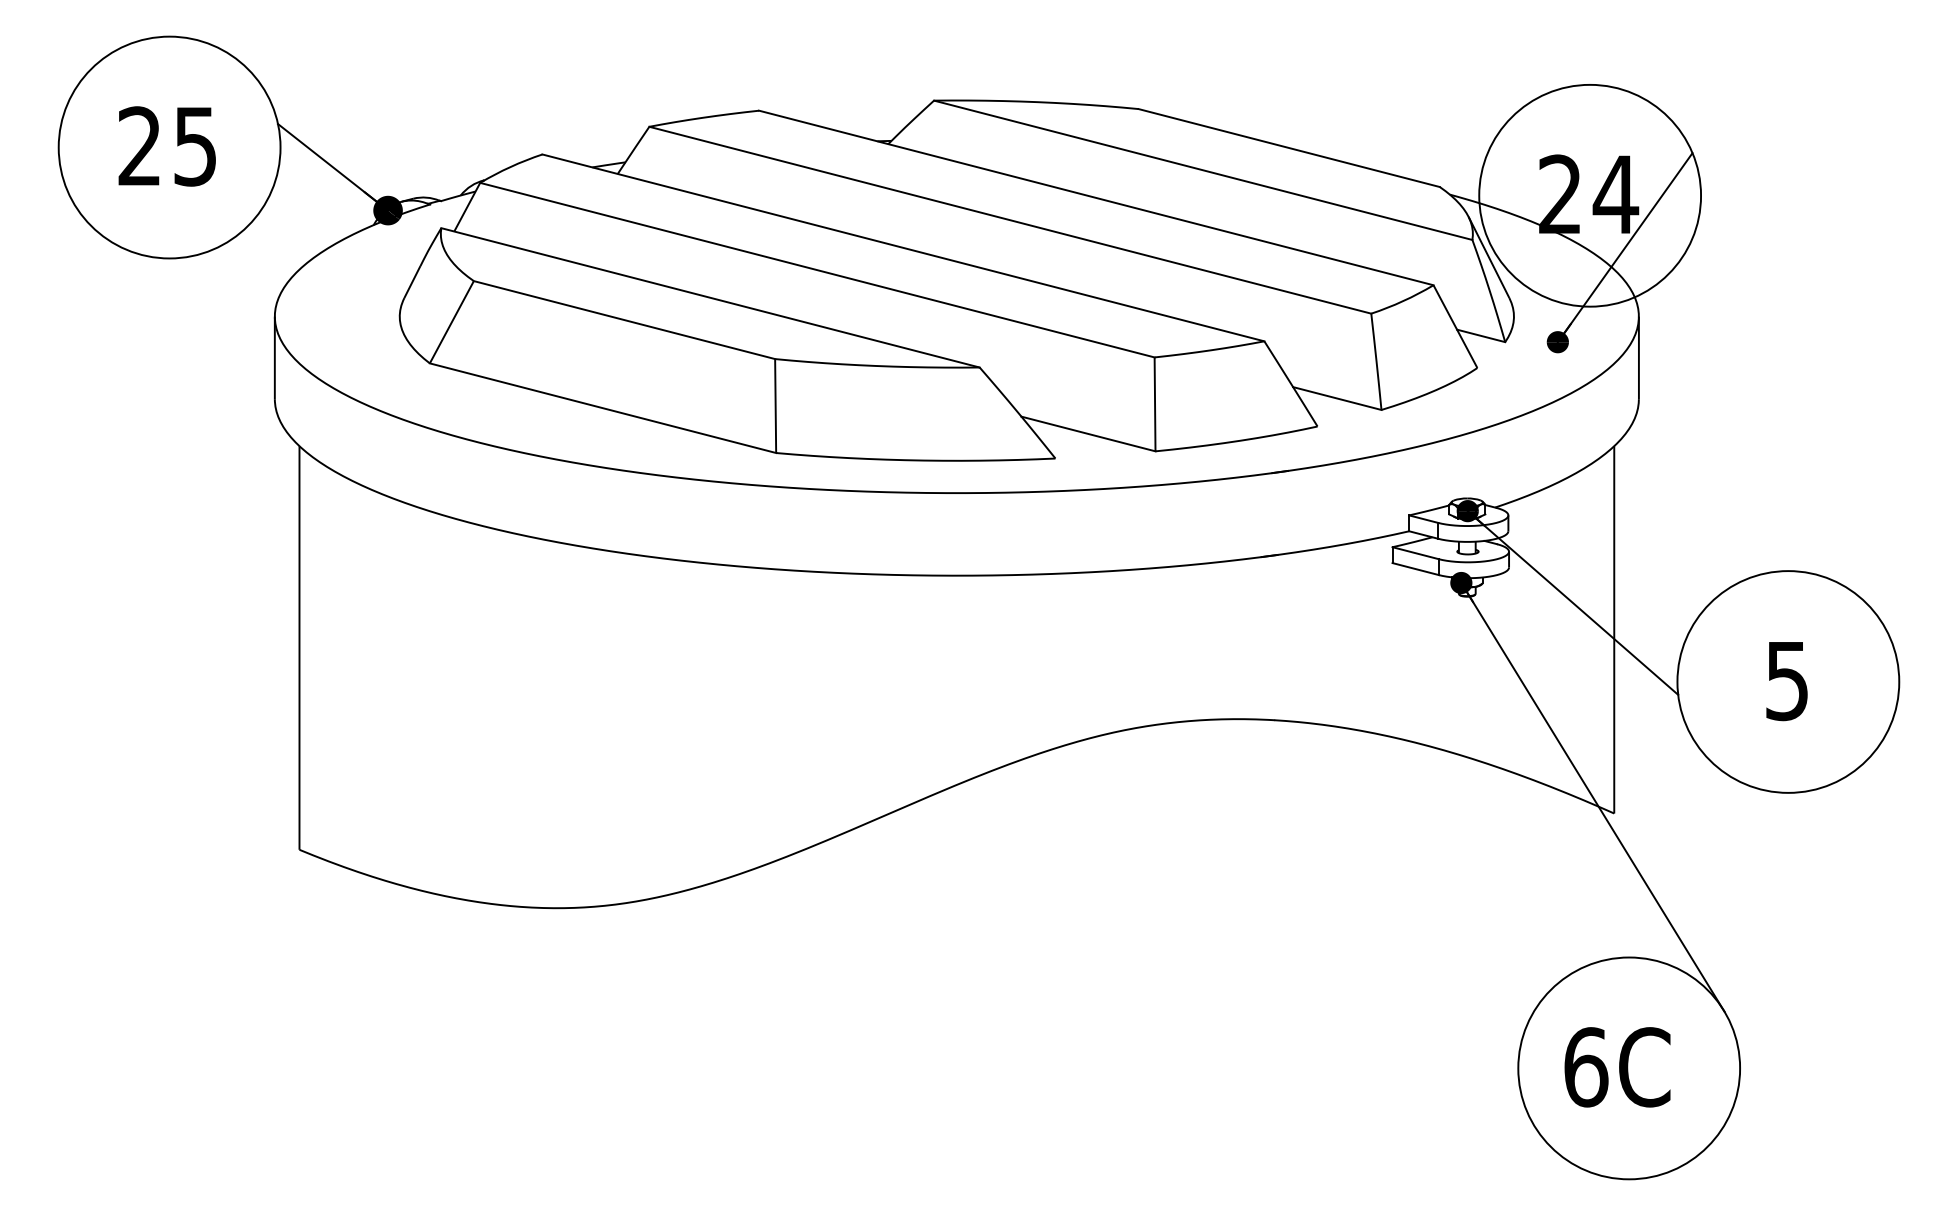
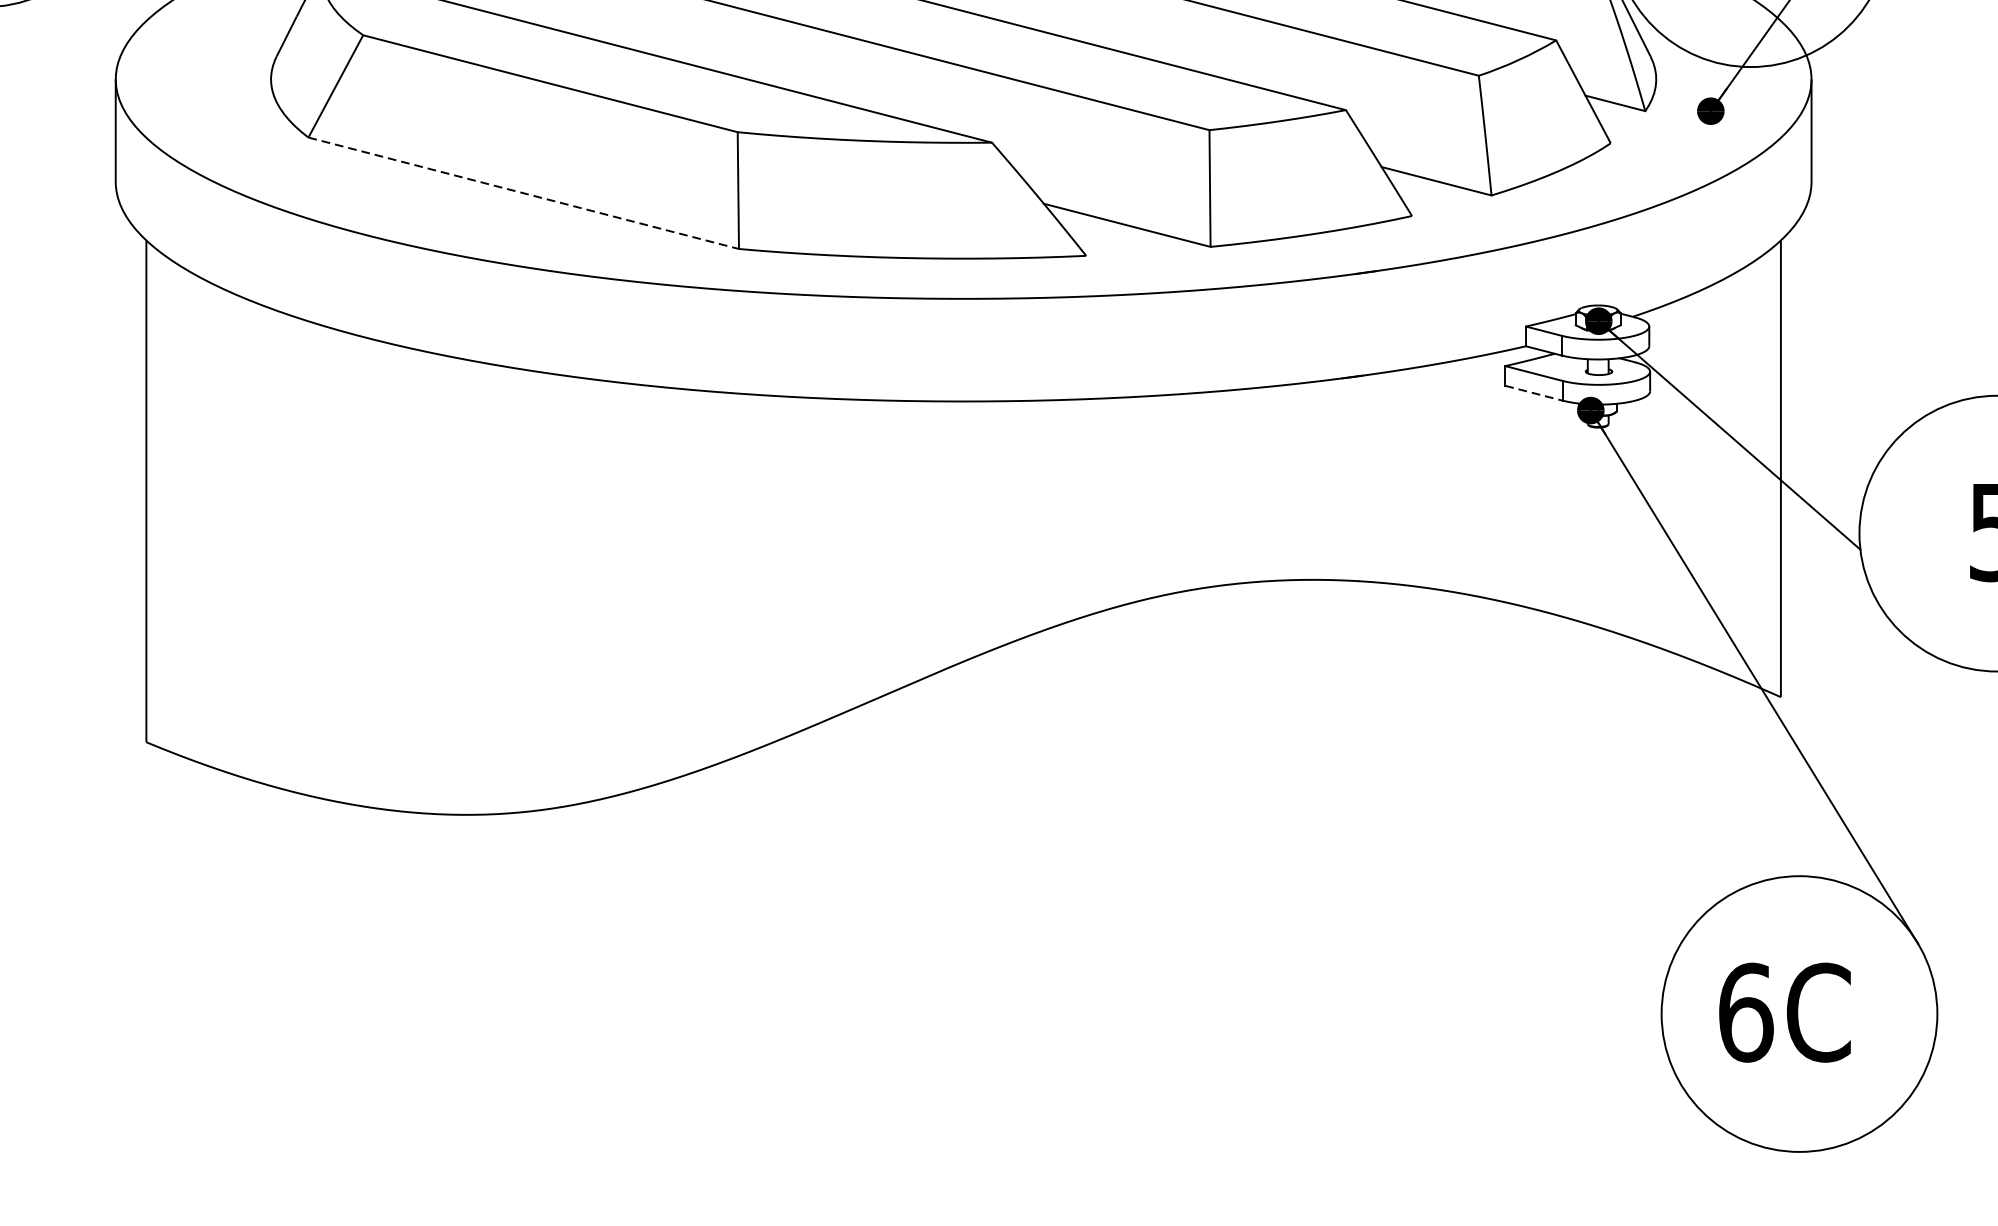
line: (603, 408) -> (524, 193), solid -> dashed
line: (1415, 569) -> (1533, 393), solid -> dashed

